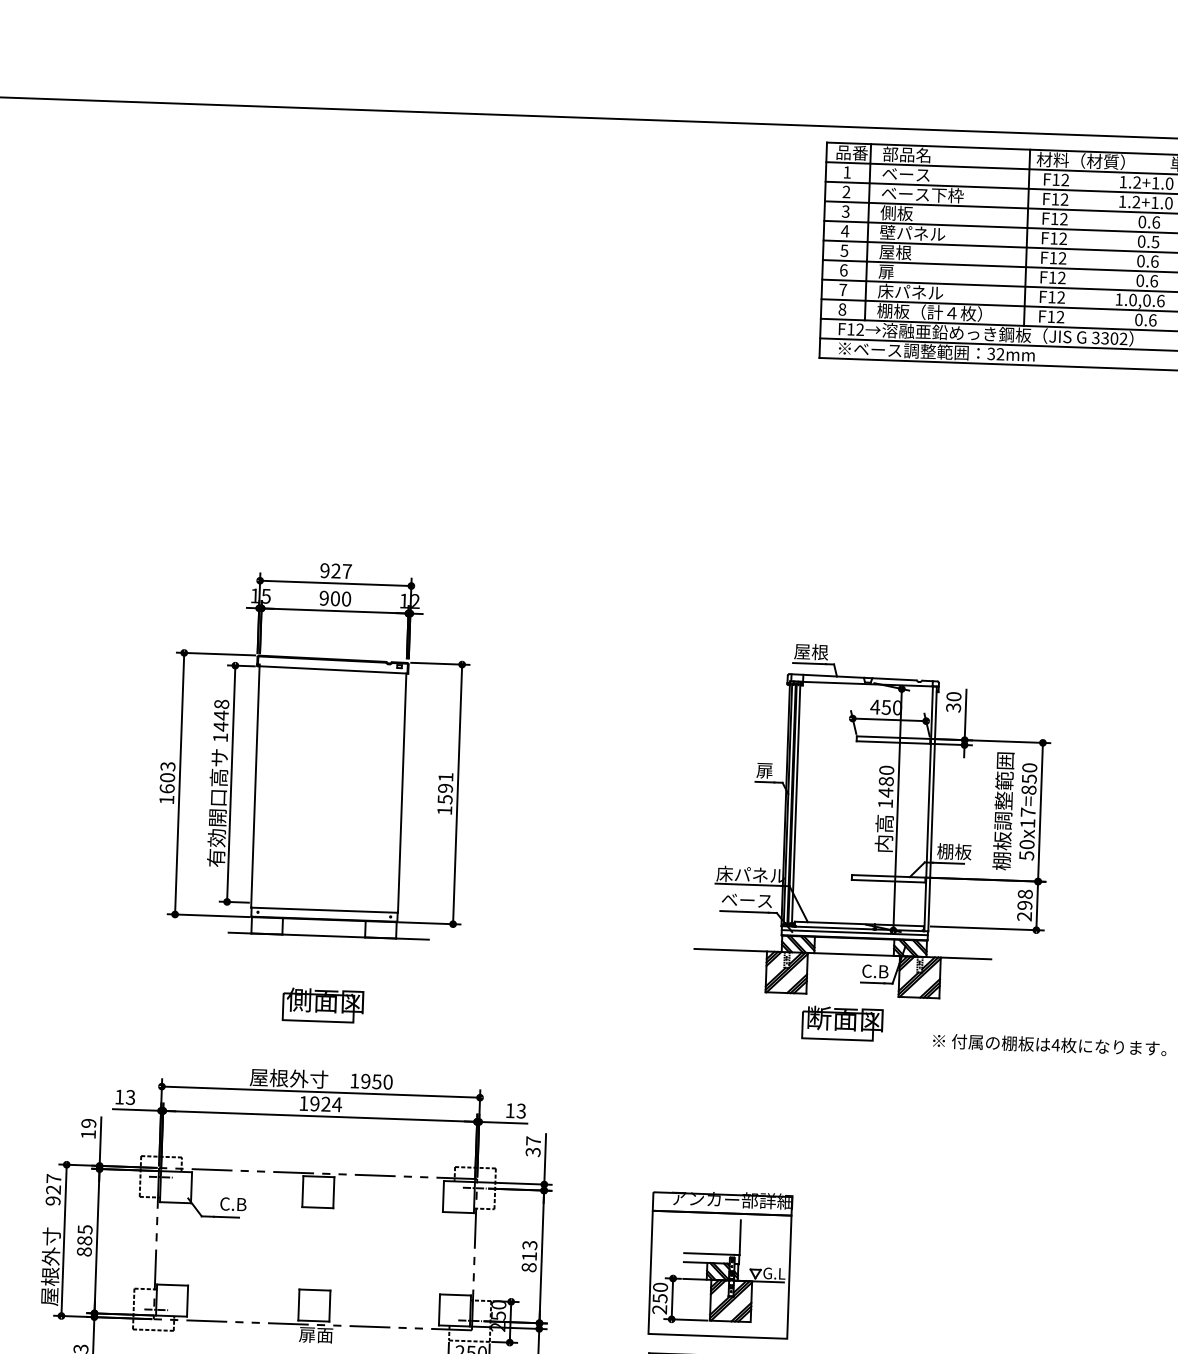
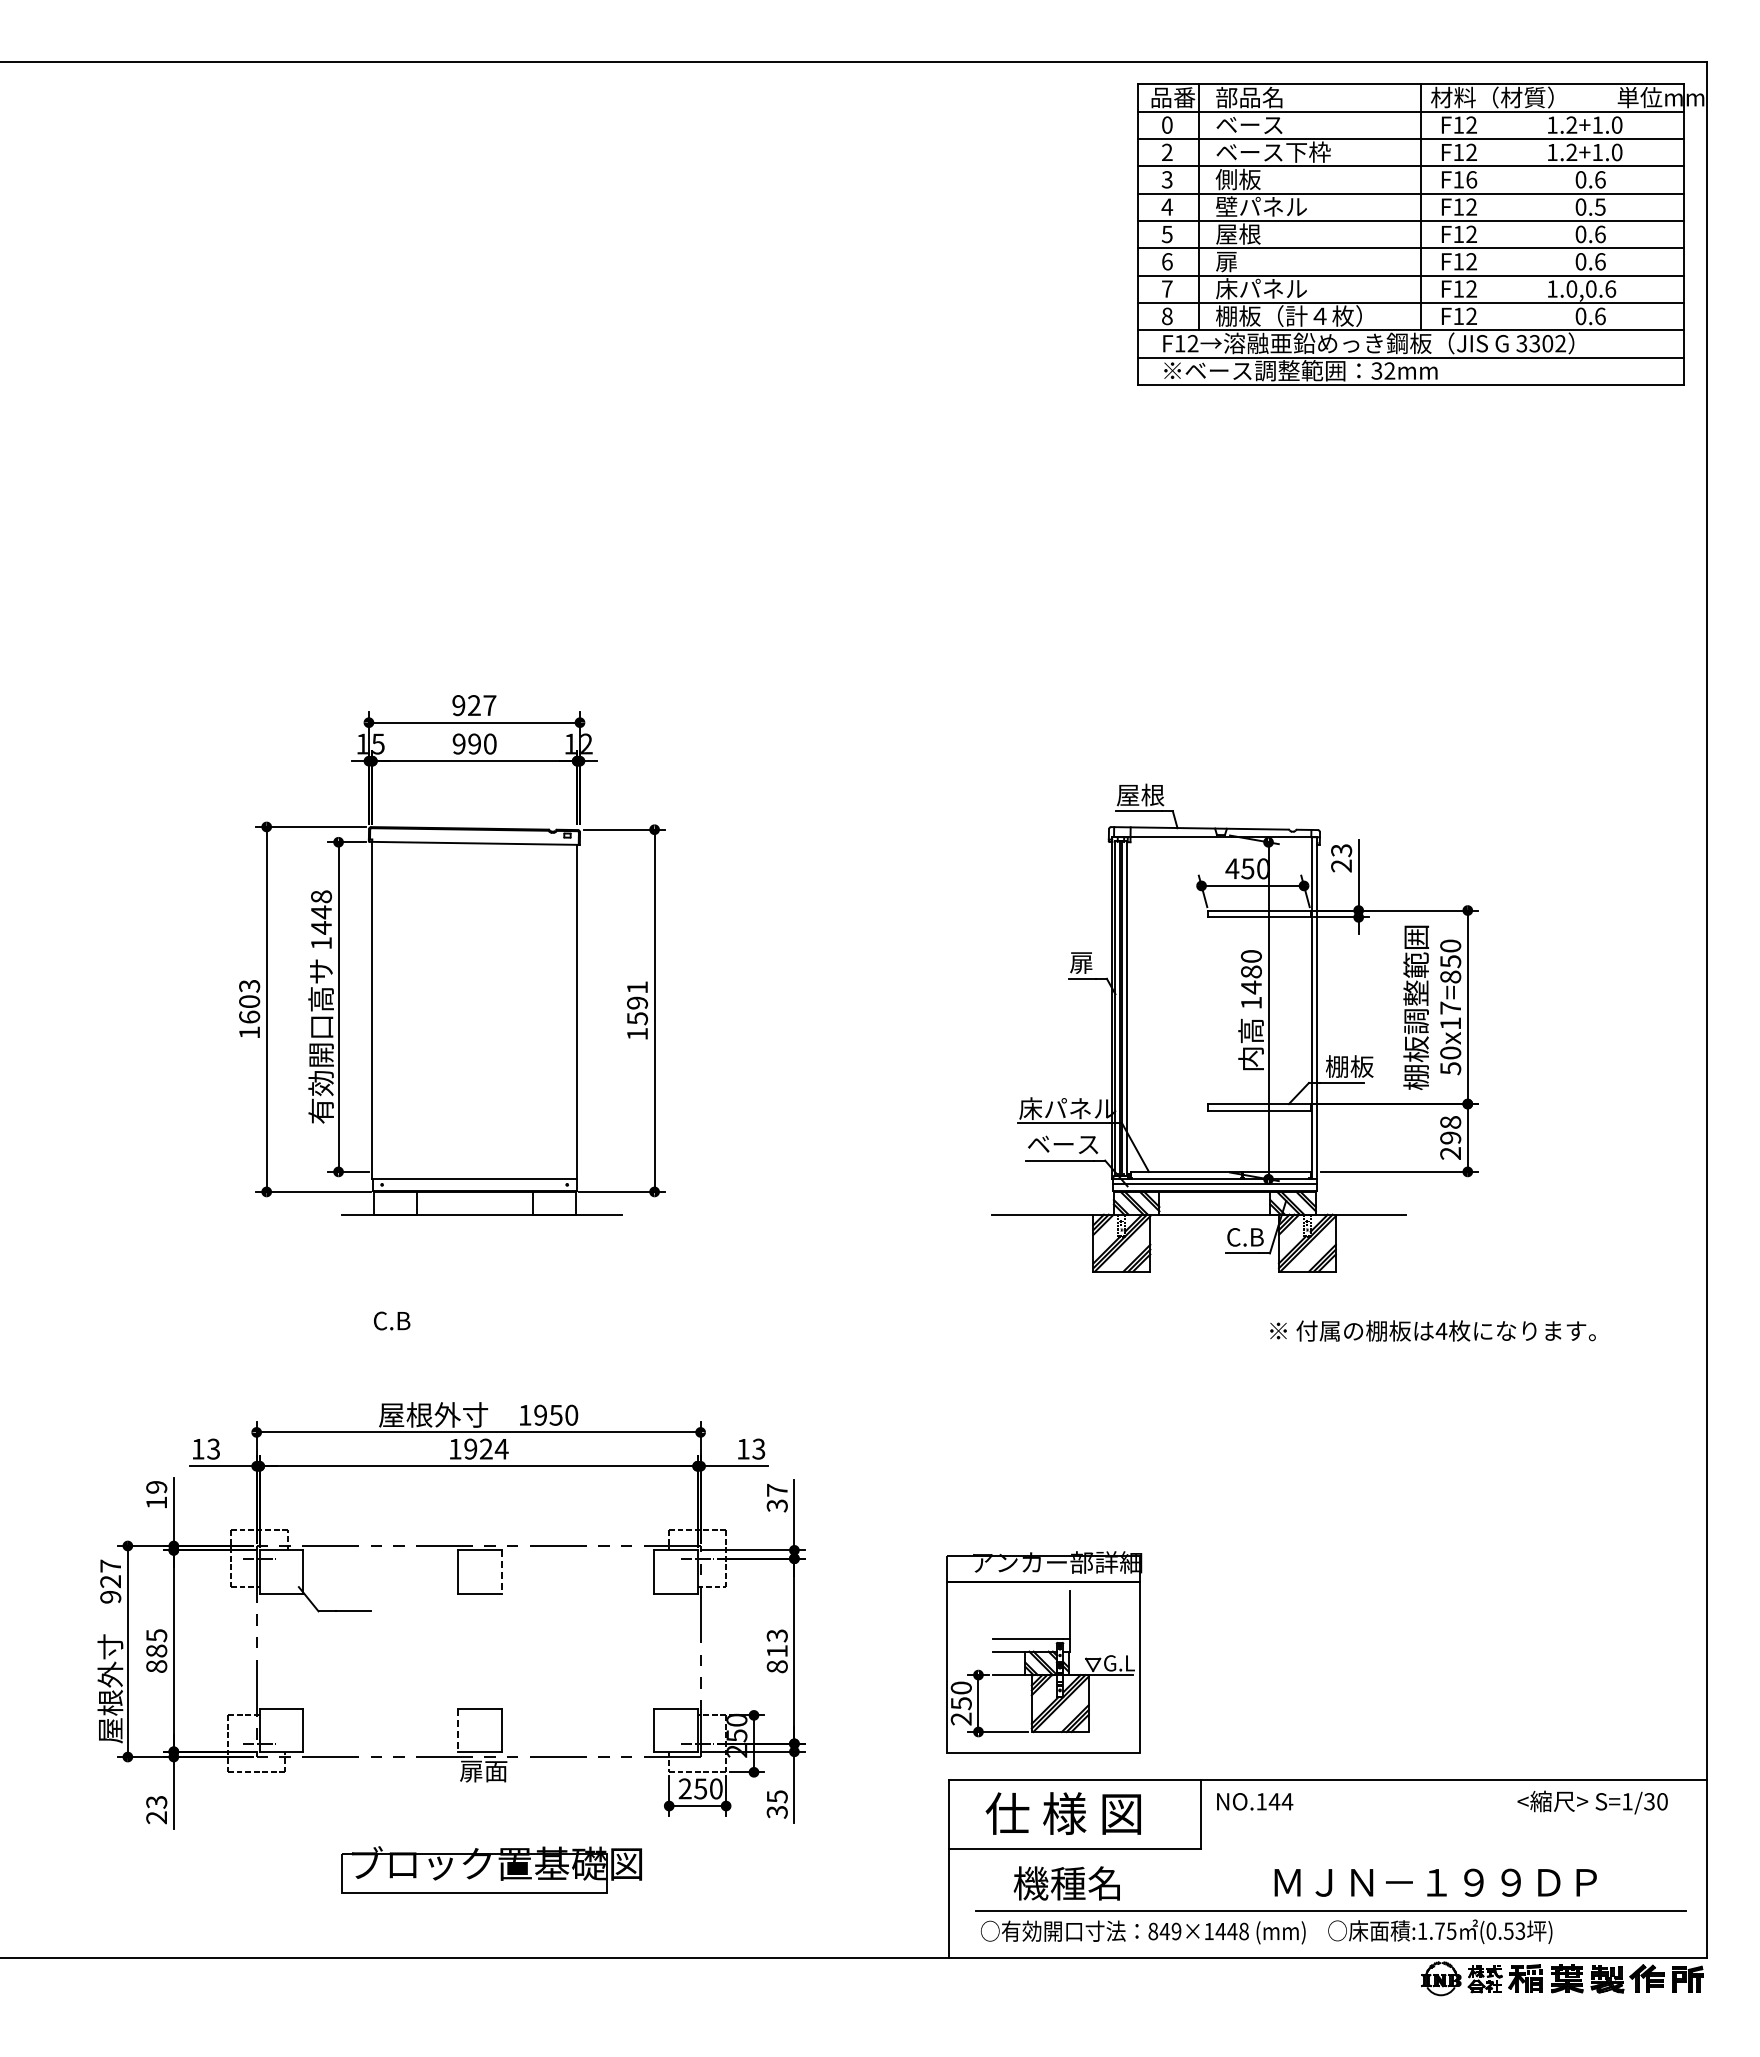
text: (847, 172) -> (1167, 124), 1 -> 0
text: (1063, 219) -> (1471, 179), F12 -> F16
text: (335, 598) -> (474, 743), 900 -> 990
text: (953, 702) -> (1341, 858), 30 -> 23
part: (323, 1005) -> (477, 1311), removed
part: (842, 1023) -> (1202, 1311), removed
text: (1049, 1044) -> (1432, 1330), moved
line: (333, 1192) -> (501, 1571), solid -> dashed
text: (233, 1203) -> (392, 1320), moved
line: (299, 1305) -> (458, 1730), solid -> dashed

